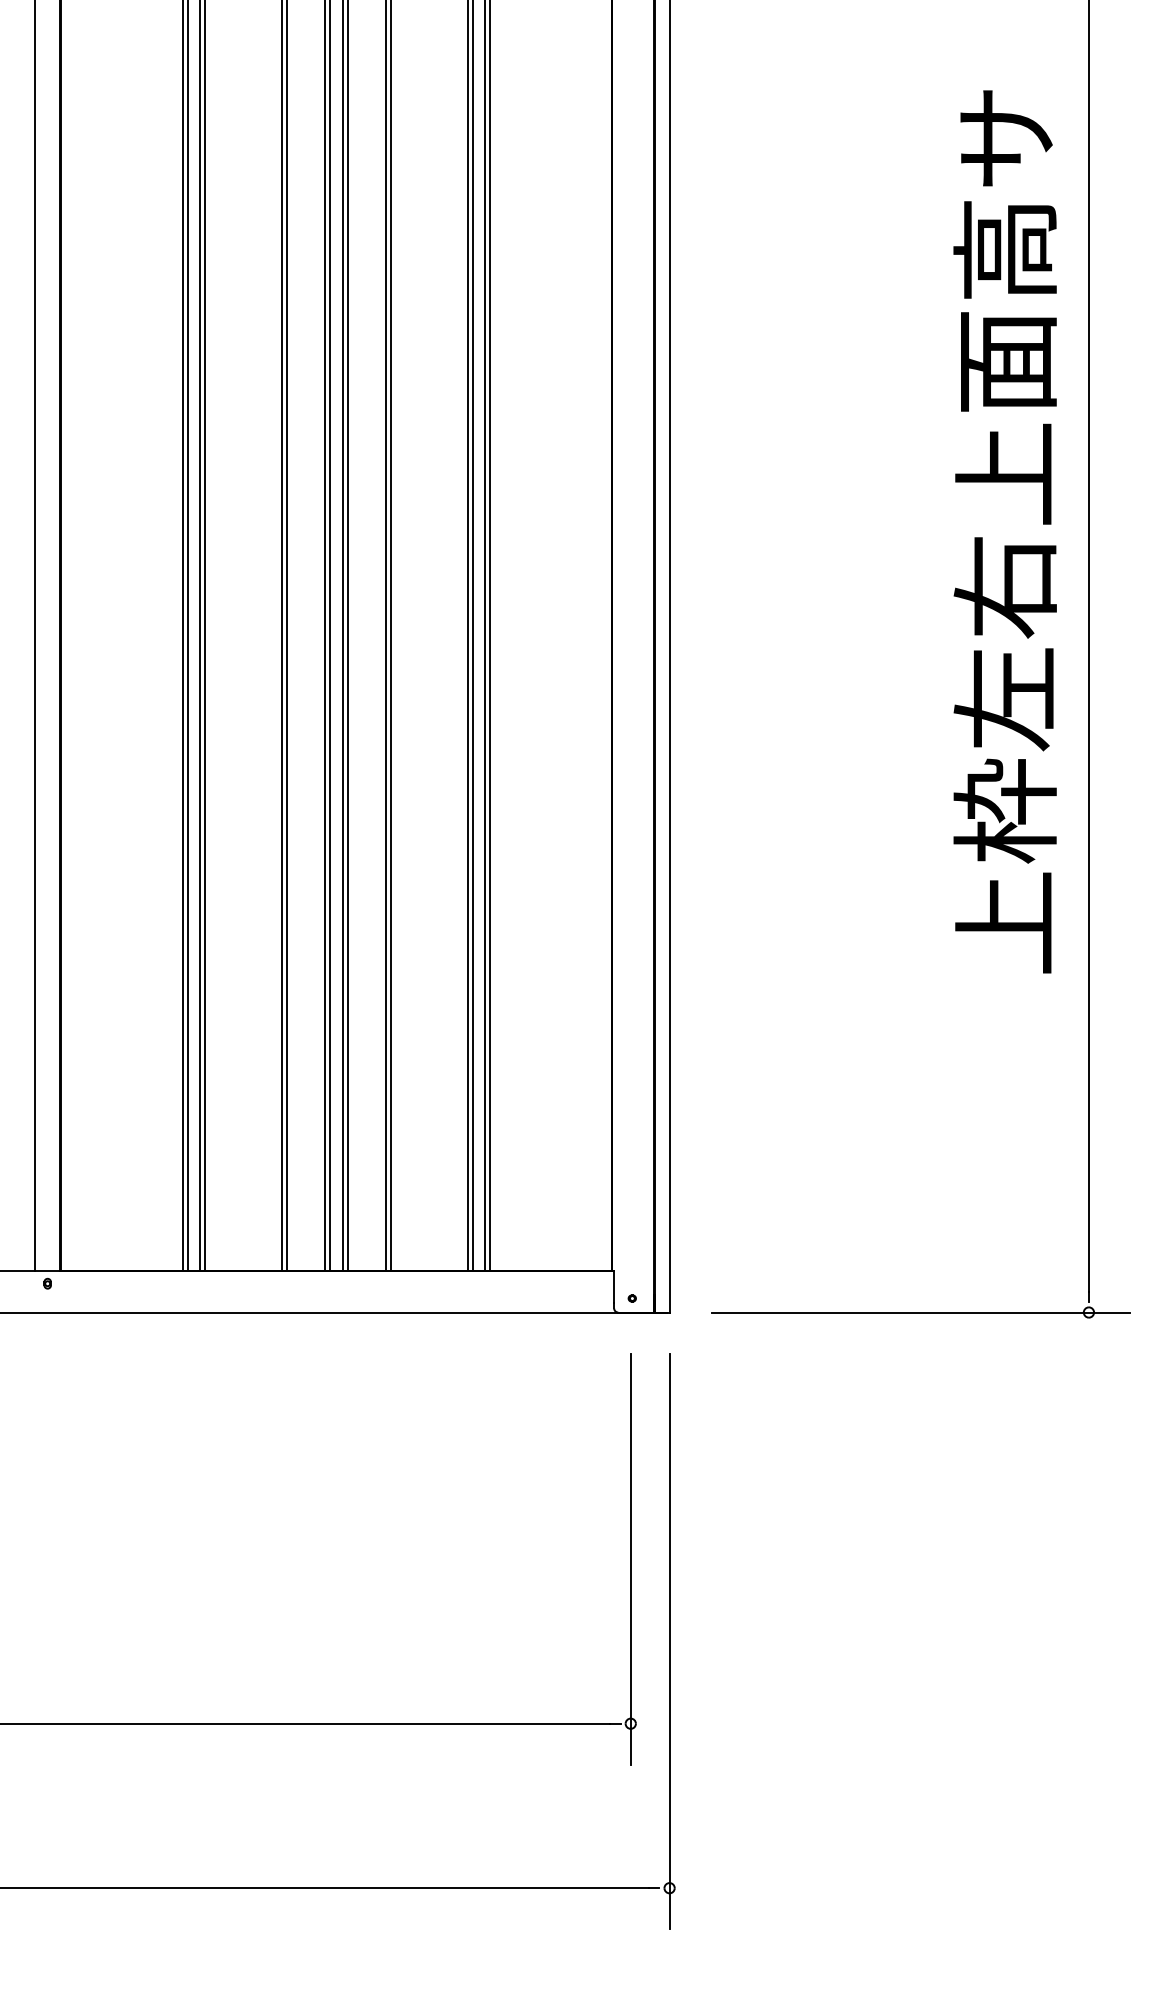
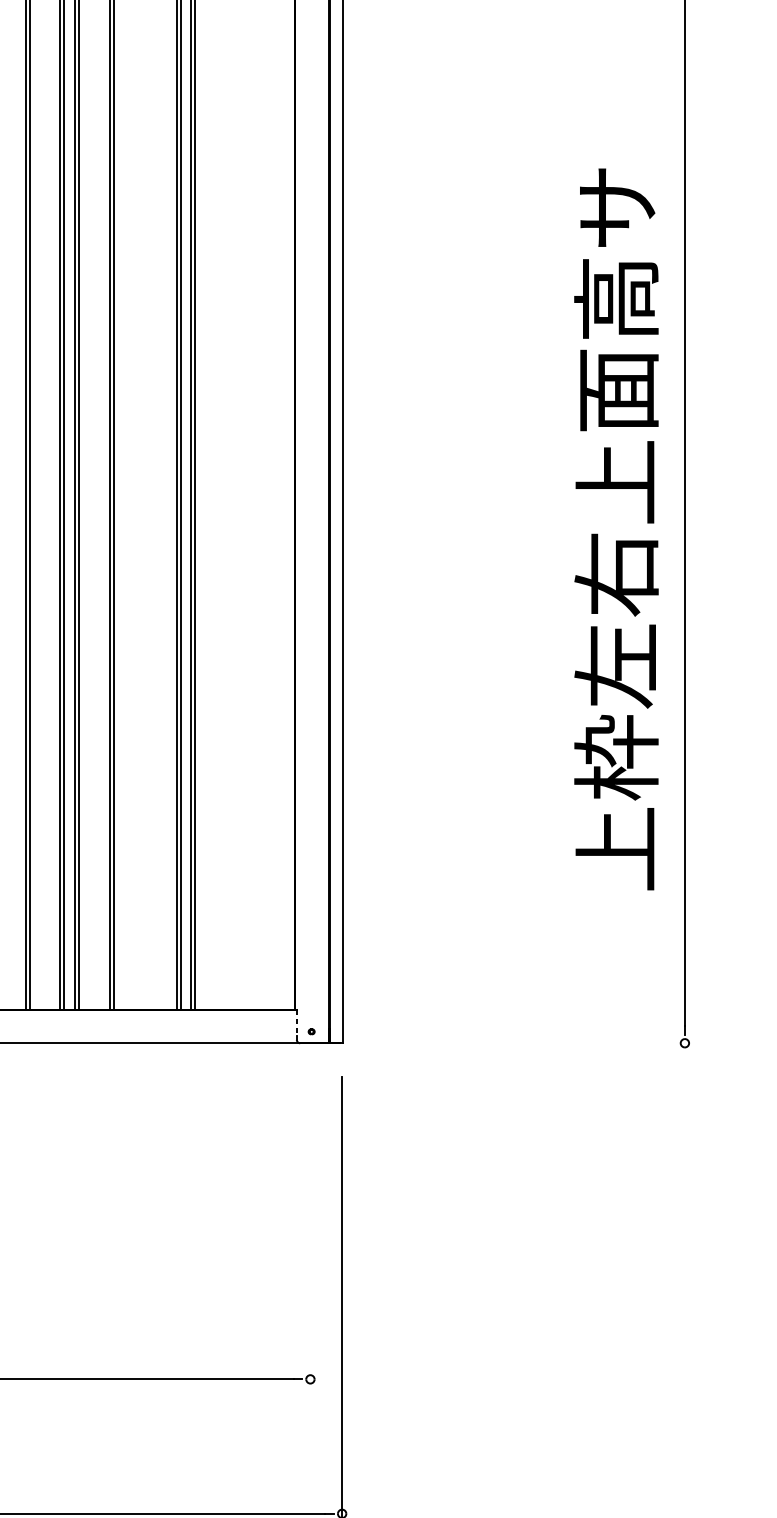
text: (1004, 531) -> (615, 529), moved
line: (614, 1287) -> (297, 1022), solid -> dashed
line: (920, 1312) -> (547, 1043), removed
line: (630, 1558) -> (310, 1244), removed

